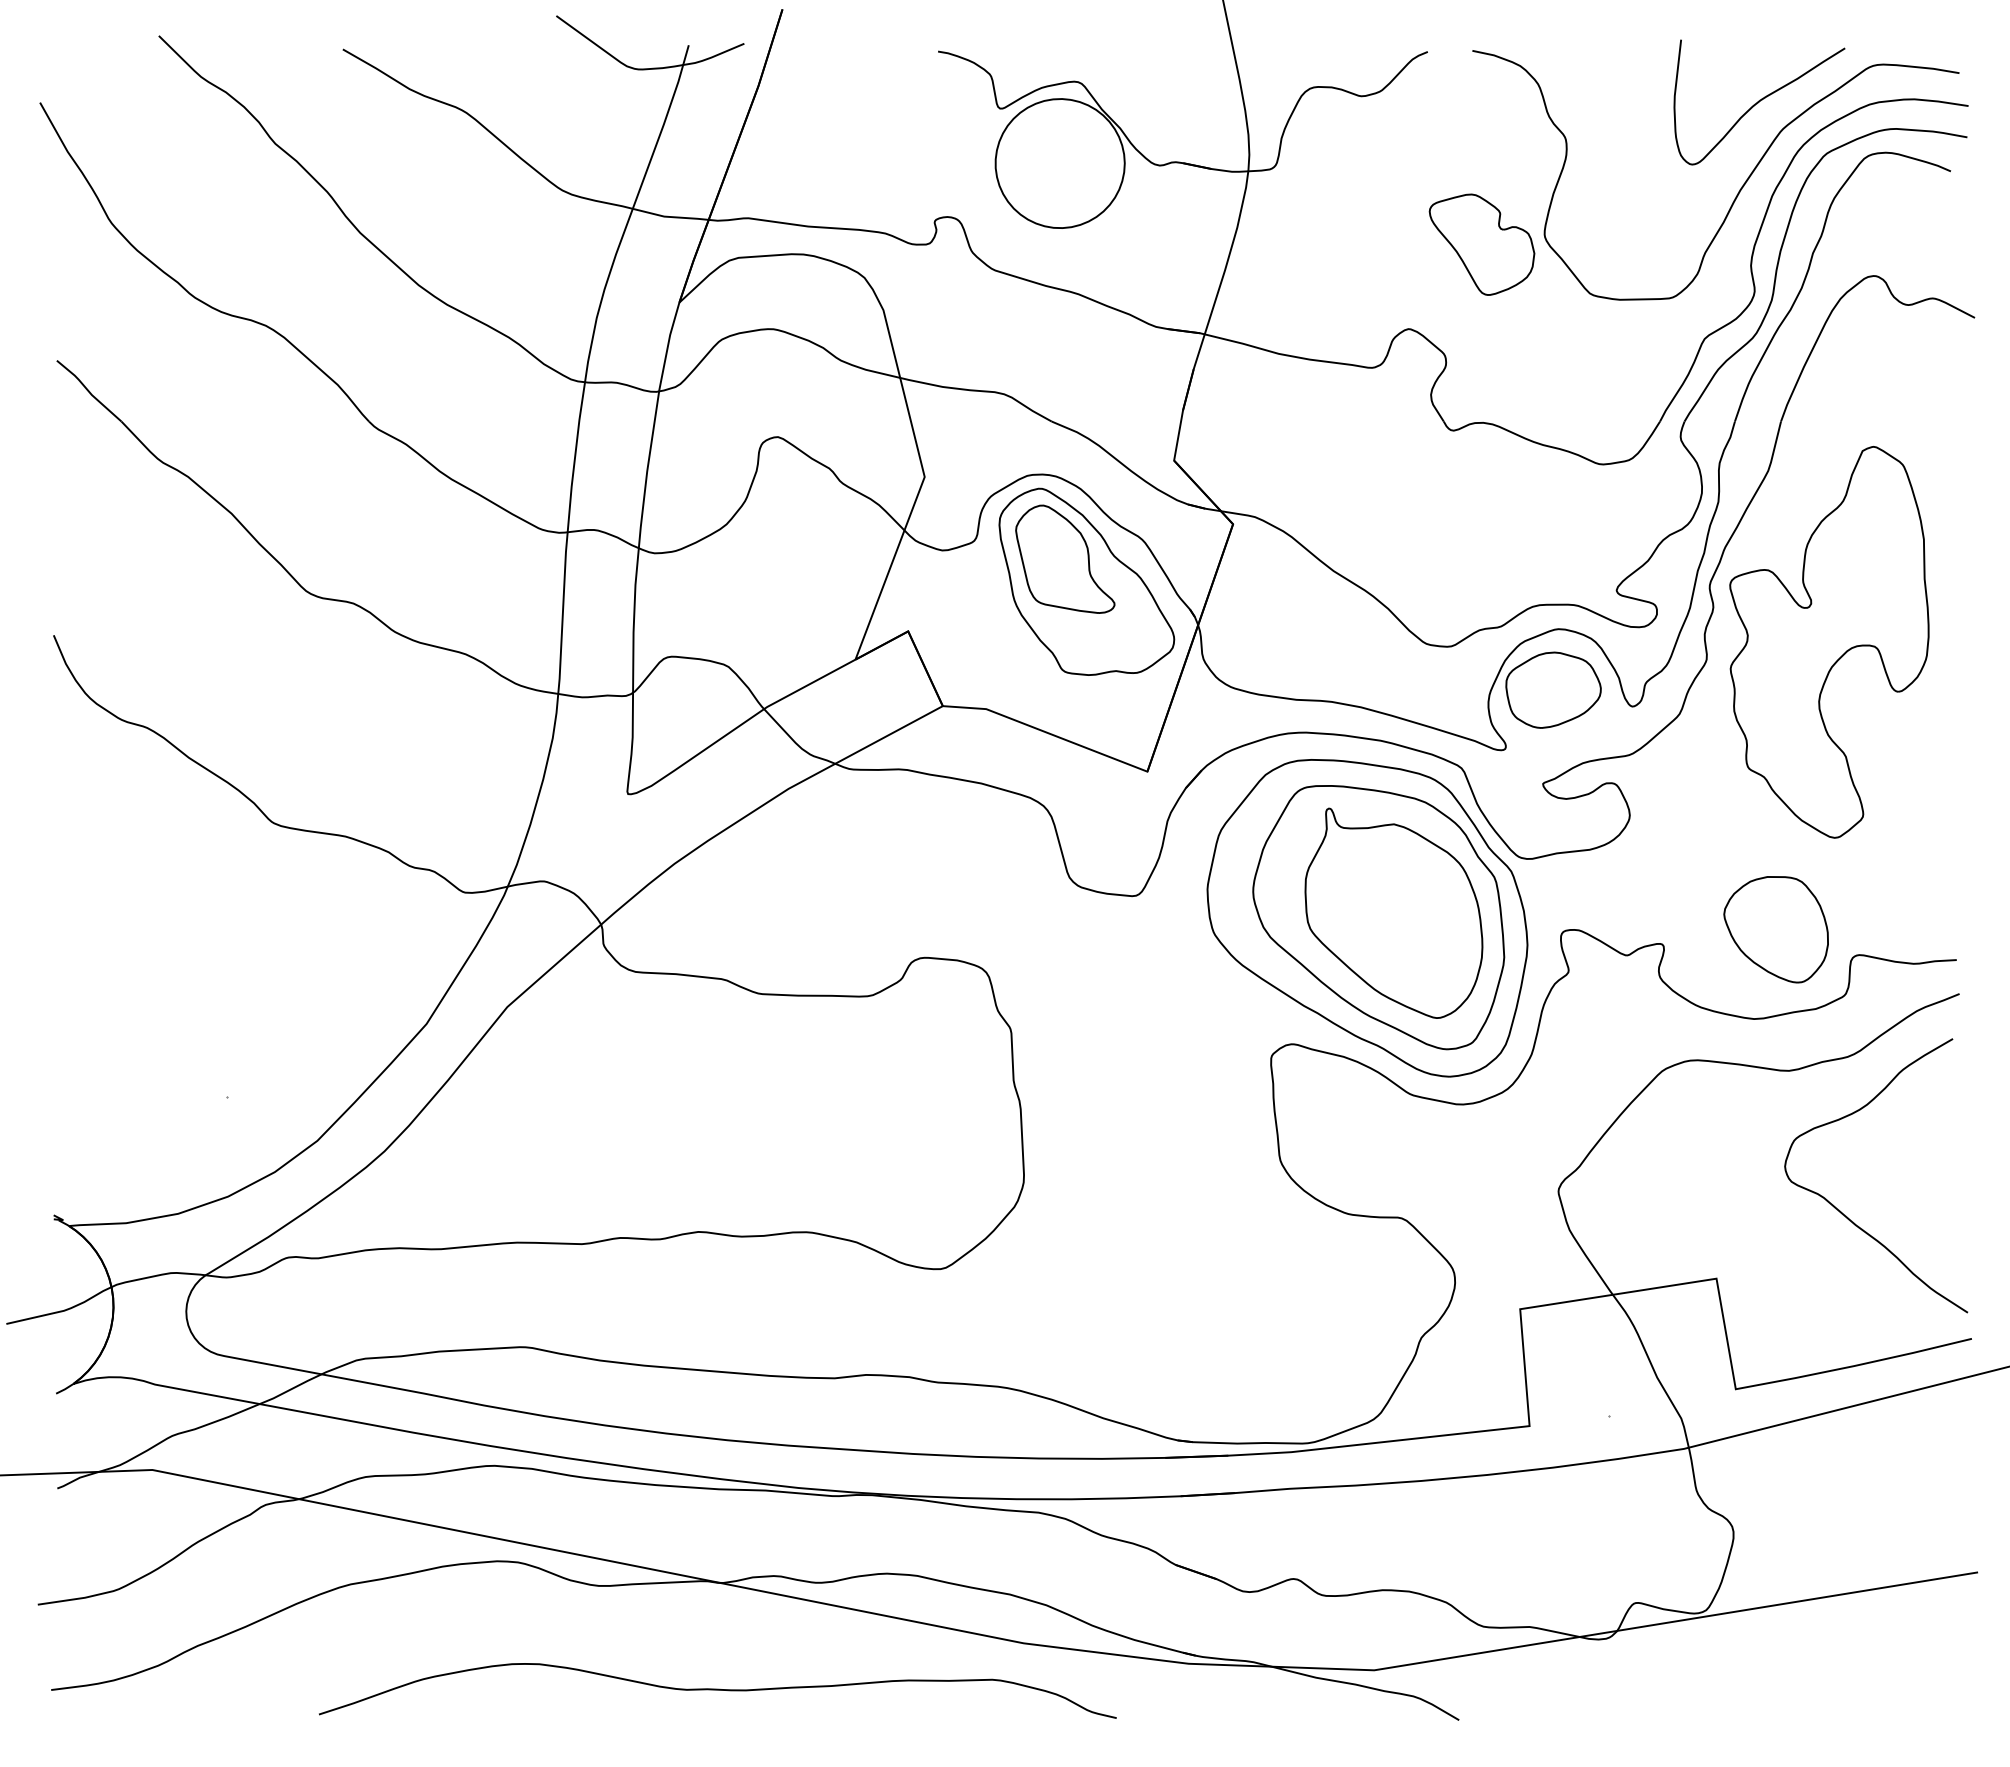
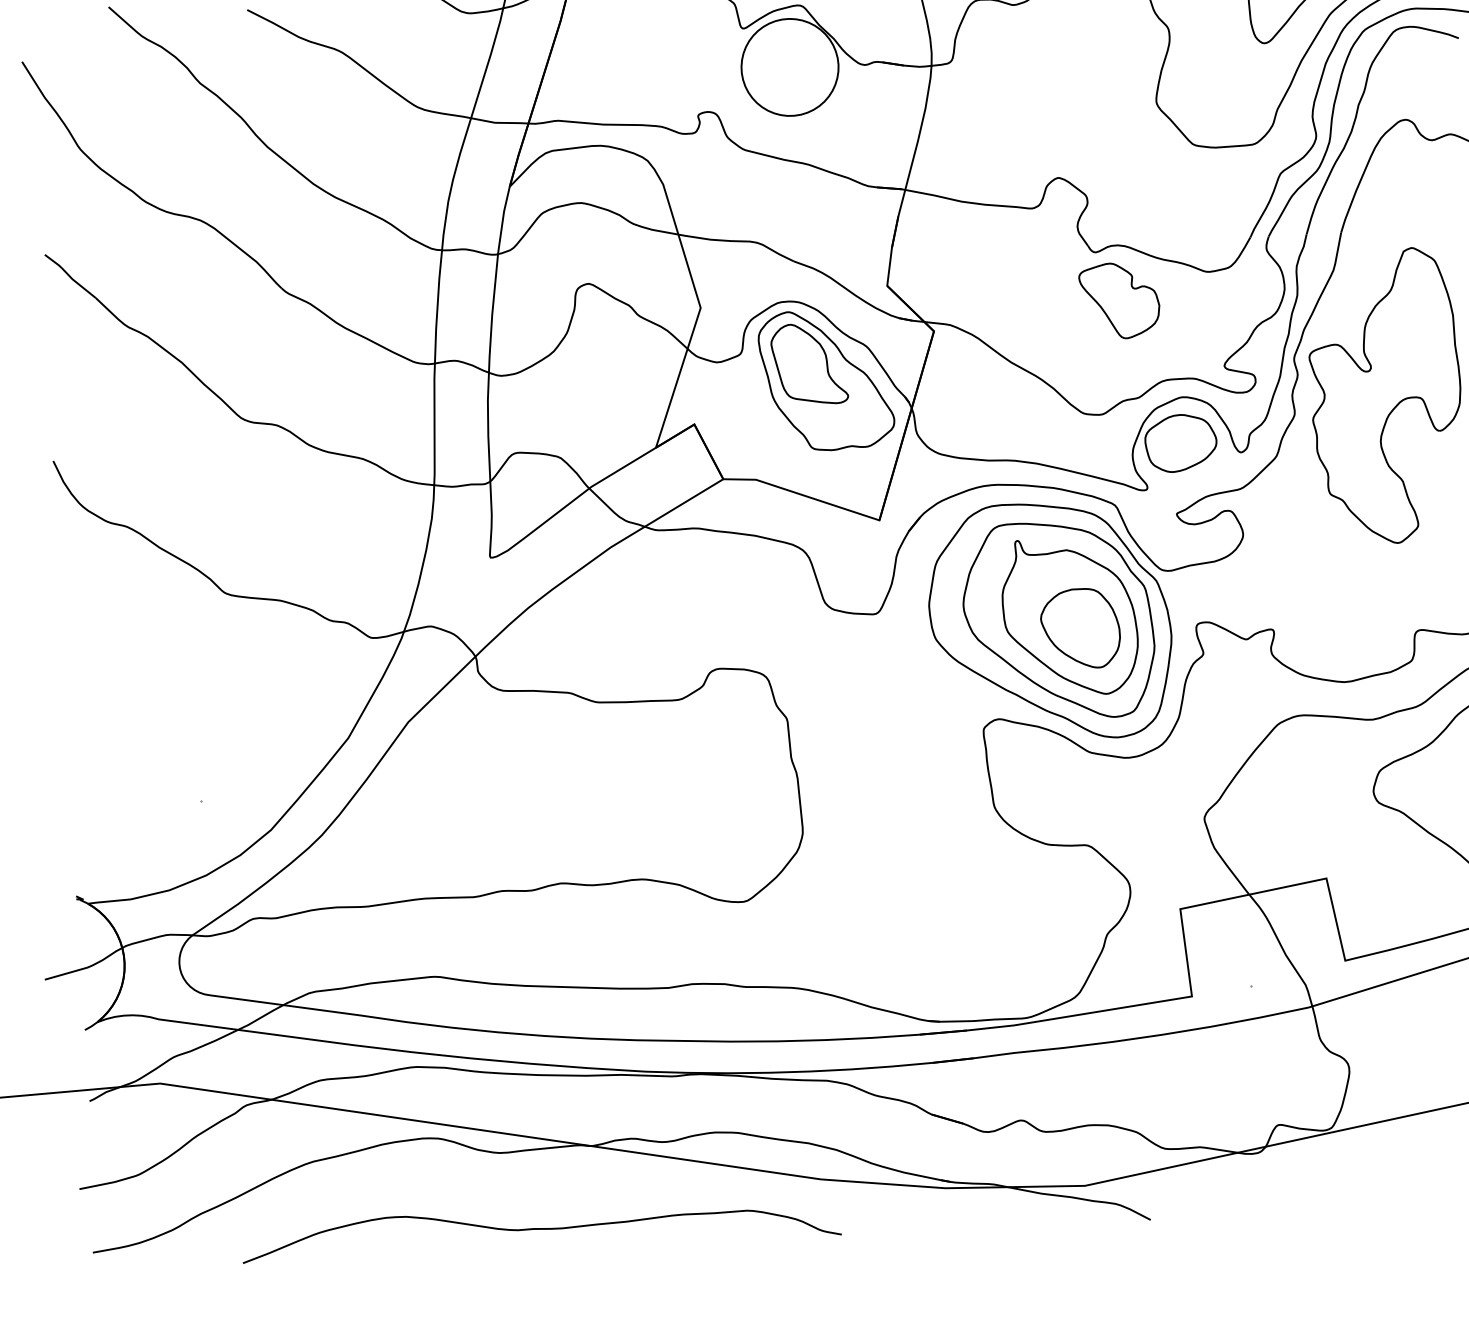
part: (1481, 244) -> (1119, 300), moved
part: (1775, 929) -> (1080, 628), moved
curve: (717, 1690) -> (541, 1229), moved

